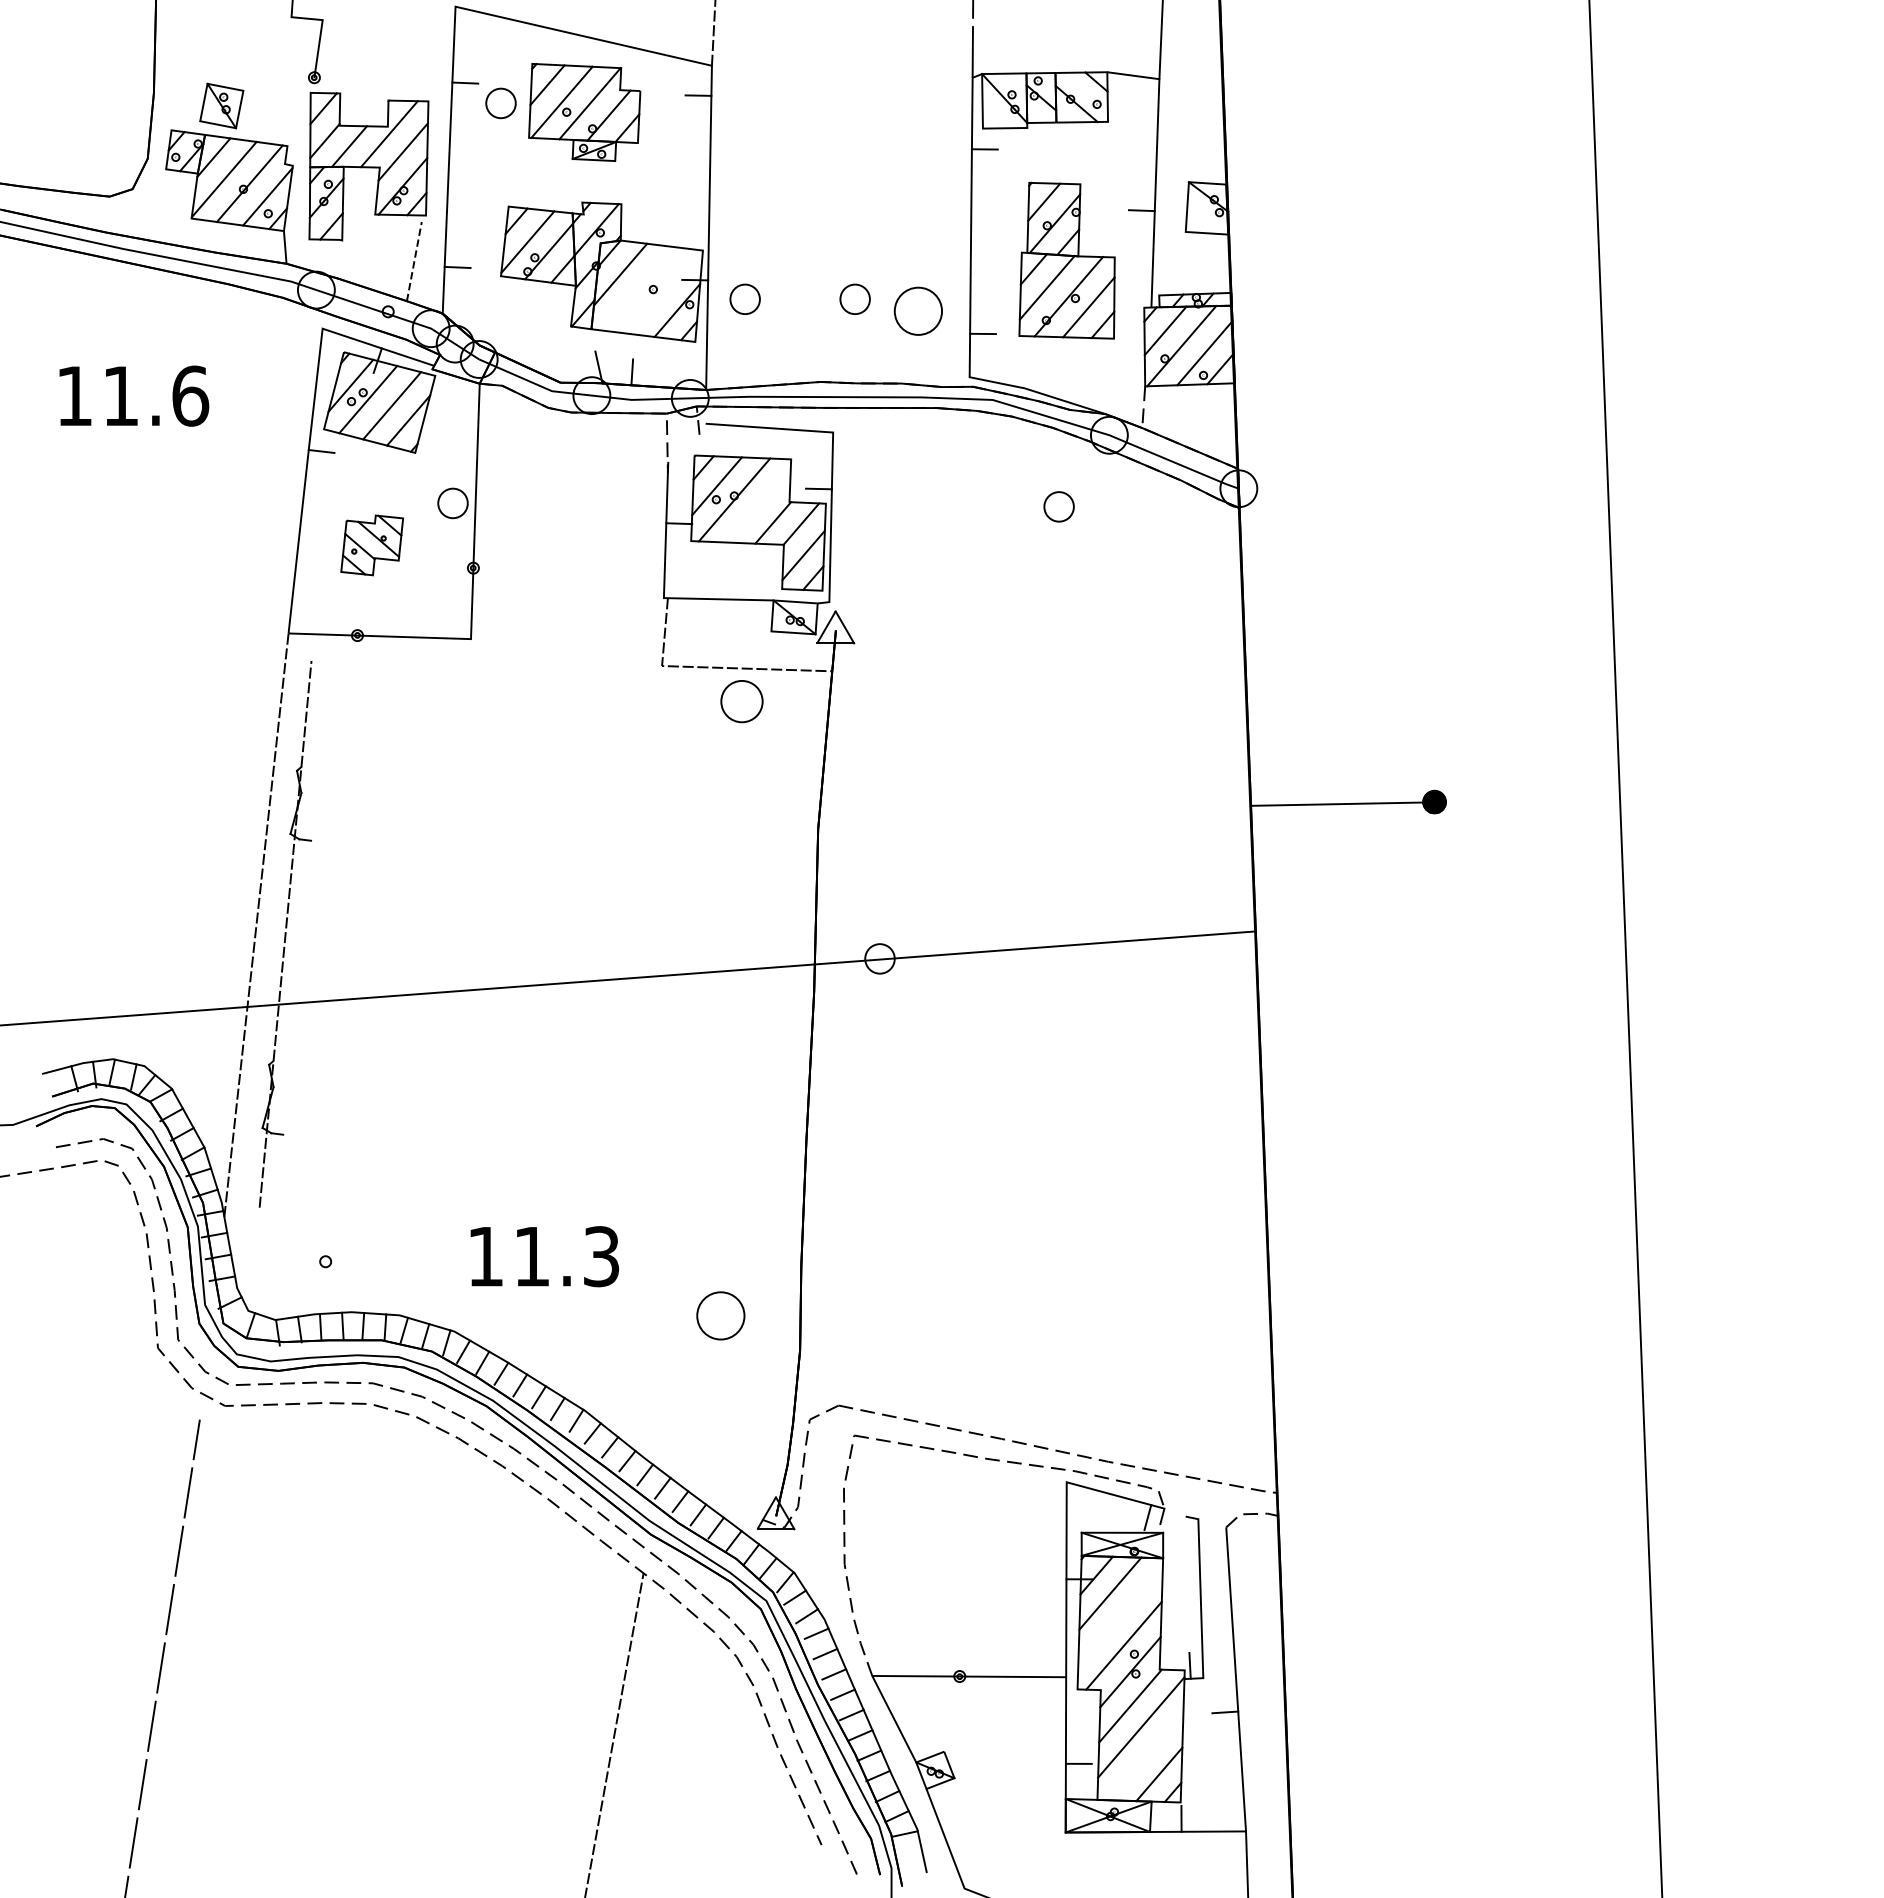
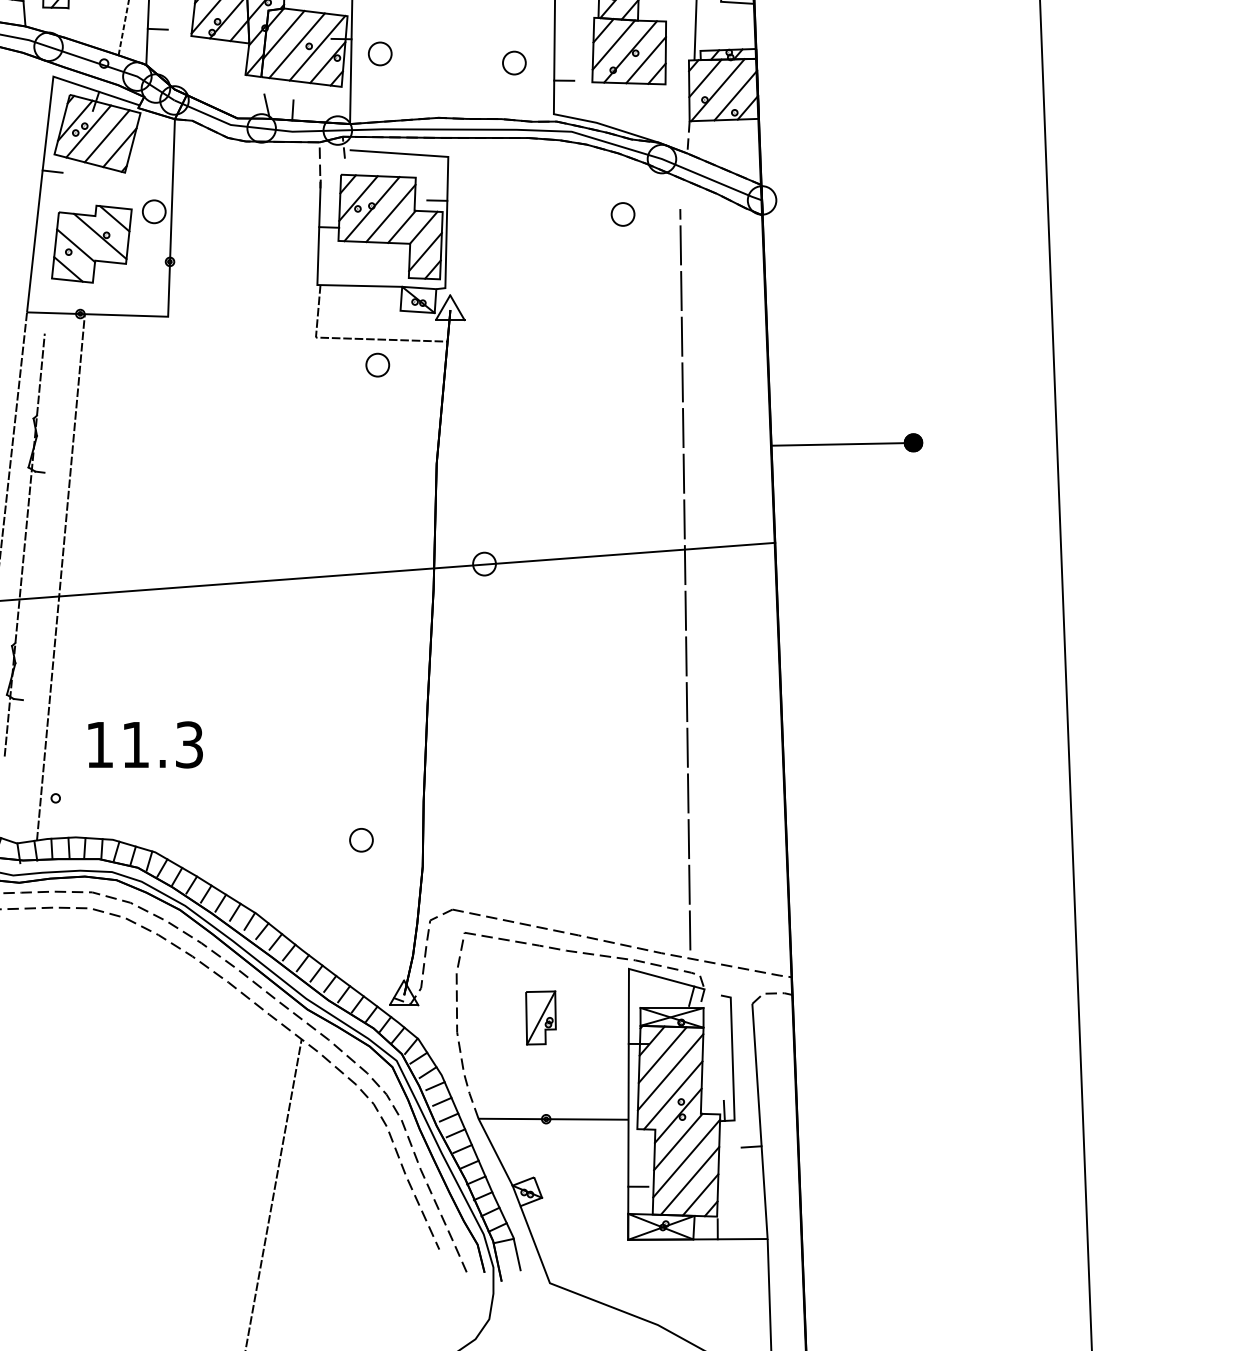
line: (637, 288) -> (296, 45), added
line: (664, 291) -> (317, 47), added
part: (854, 298) -> (464, 53), removed
part: (918, 310) -> (514, 62), size x0.62
line: (758, 505) -> (390, 213), added
part: (371, 545) -> (91, 244), size x1.67
part: (741, 701) -> (377, 365), size x0.71
line: (332, 975) -> (61, 576), added
line: (1139, 978) -> (685, 579), added
text: (544, 1256) -> (145, 744), moved
part: (720, 1315) -> (361, 839), size x0.62
part: (952, 1545) -> (540, 1017), added
line: (1120, 1615) -> (670, 1071), added
line: (1145, 1756) -> (689, 1181), added

